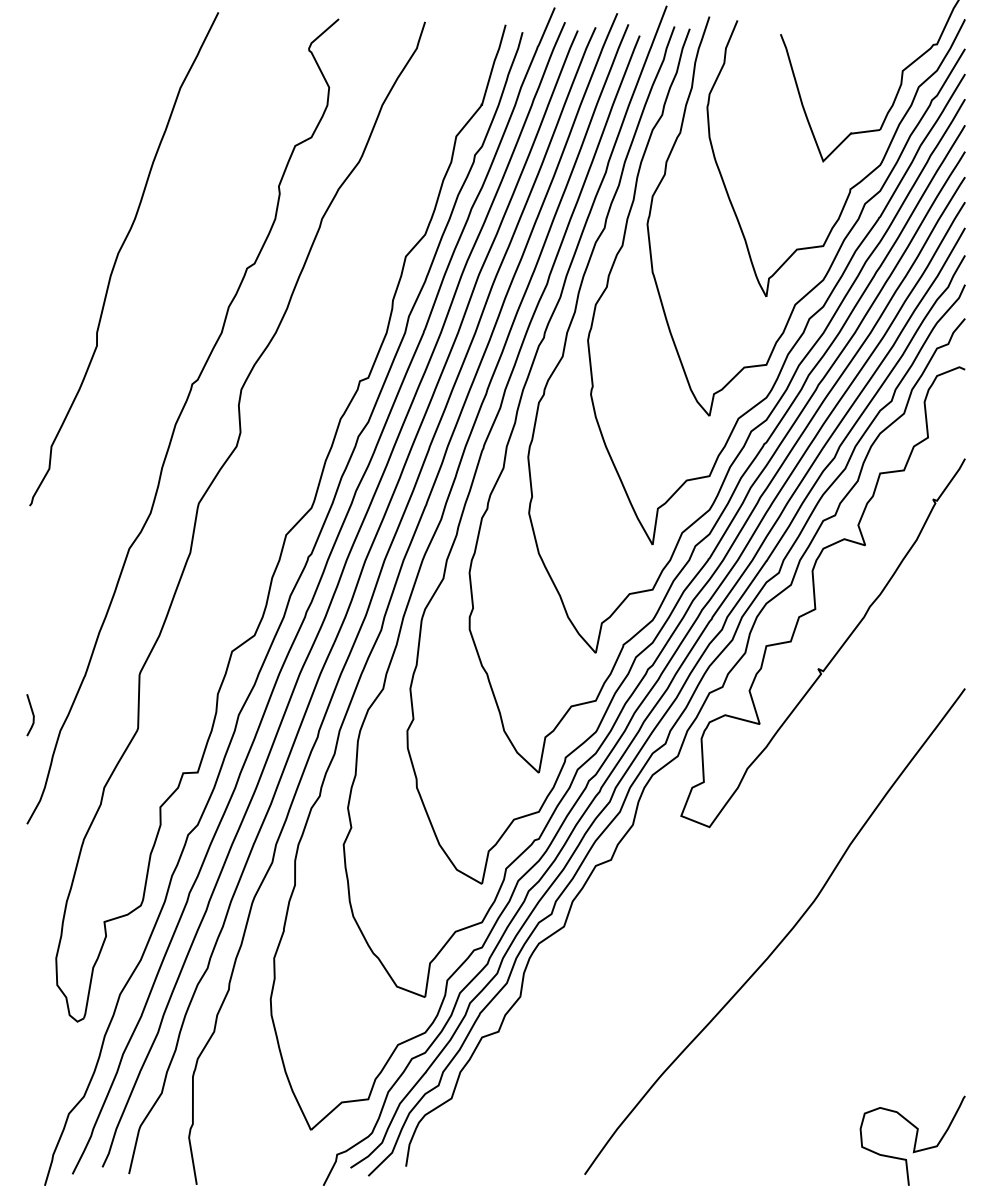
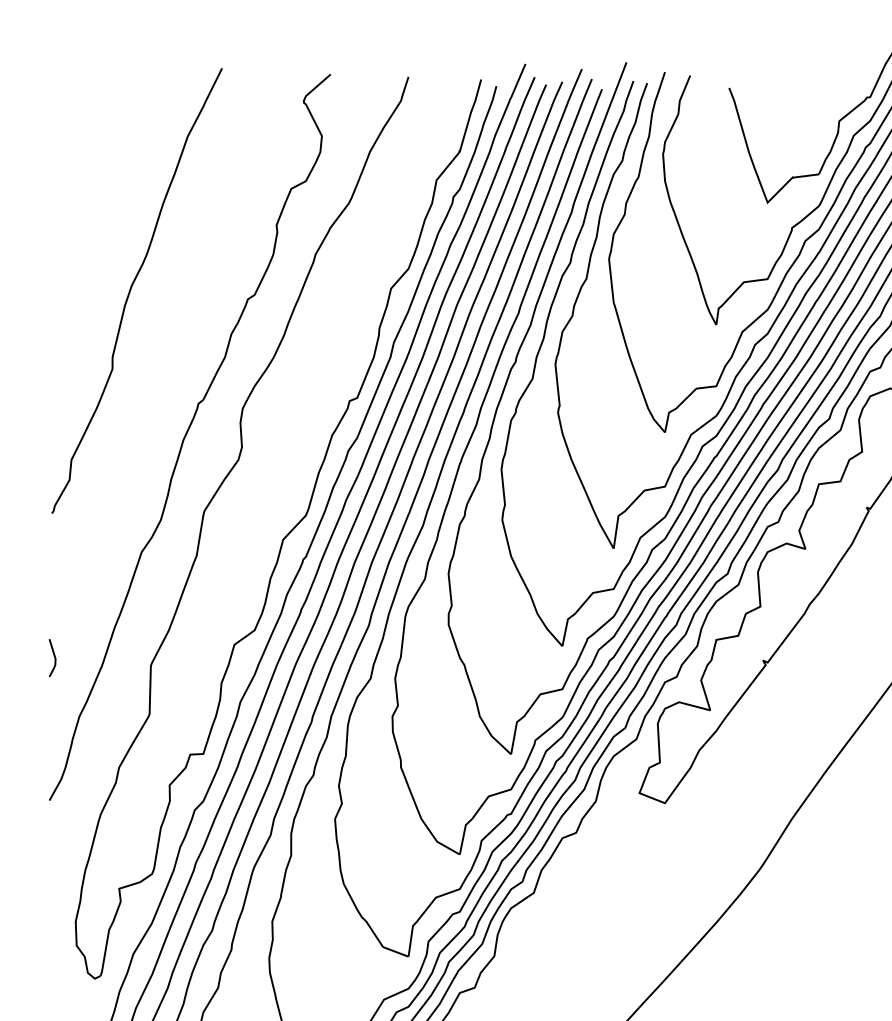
line: (32, 715) -> (54, 658), moved

